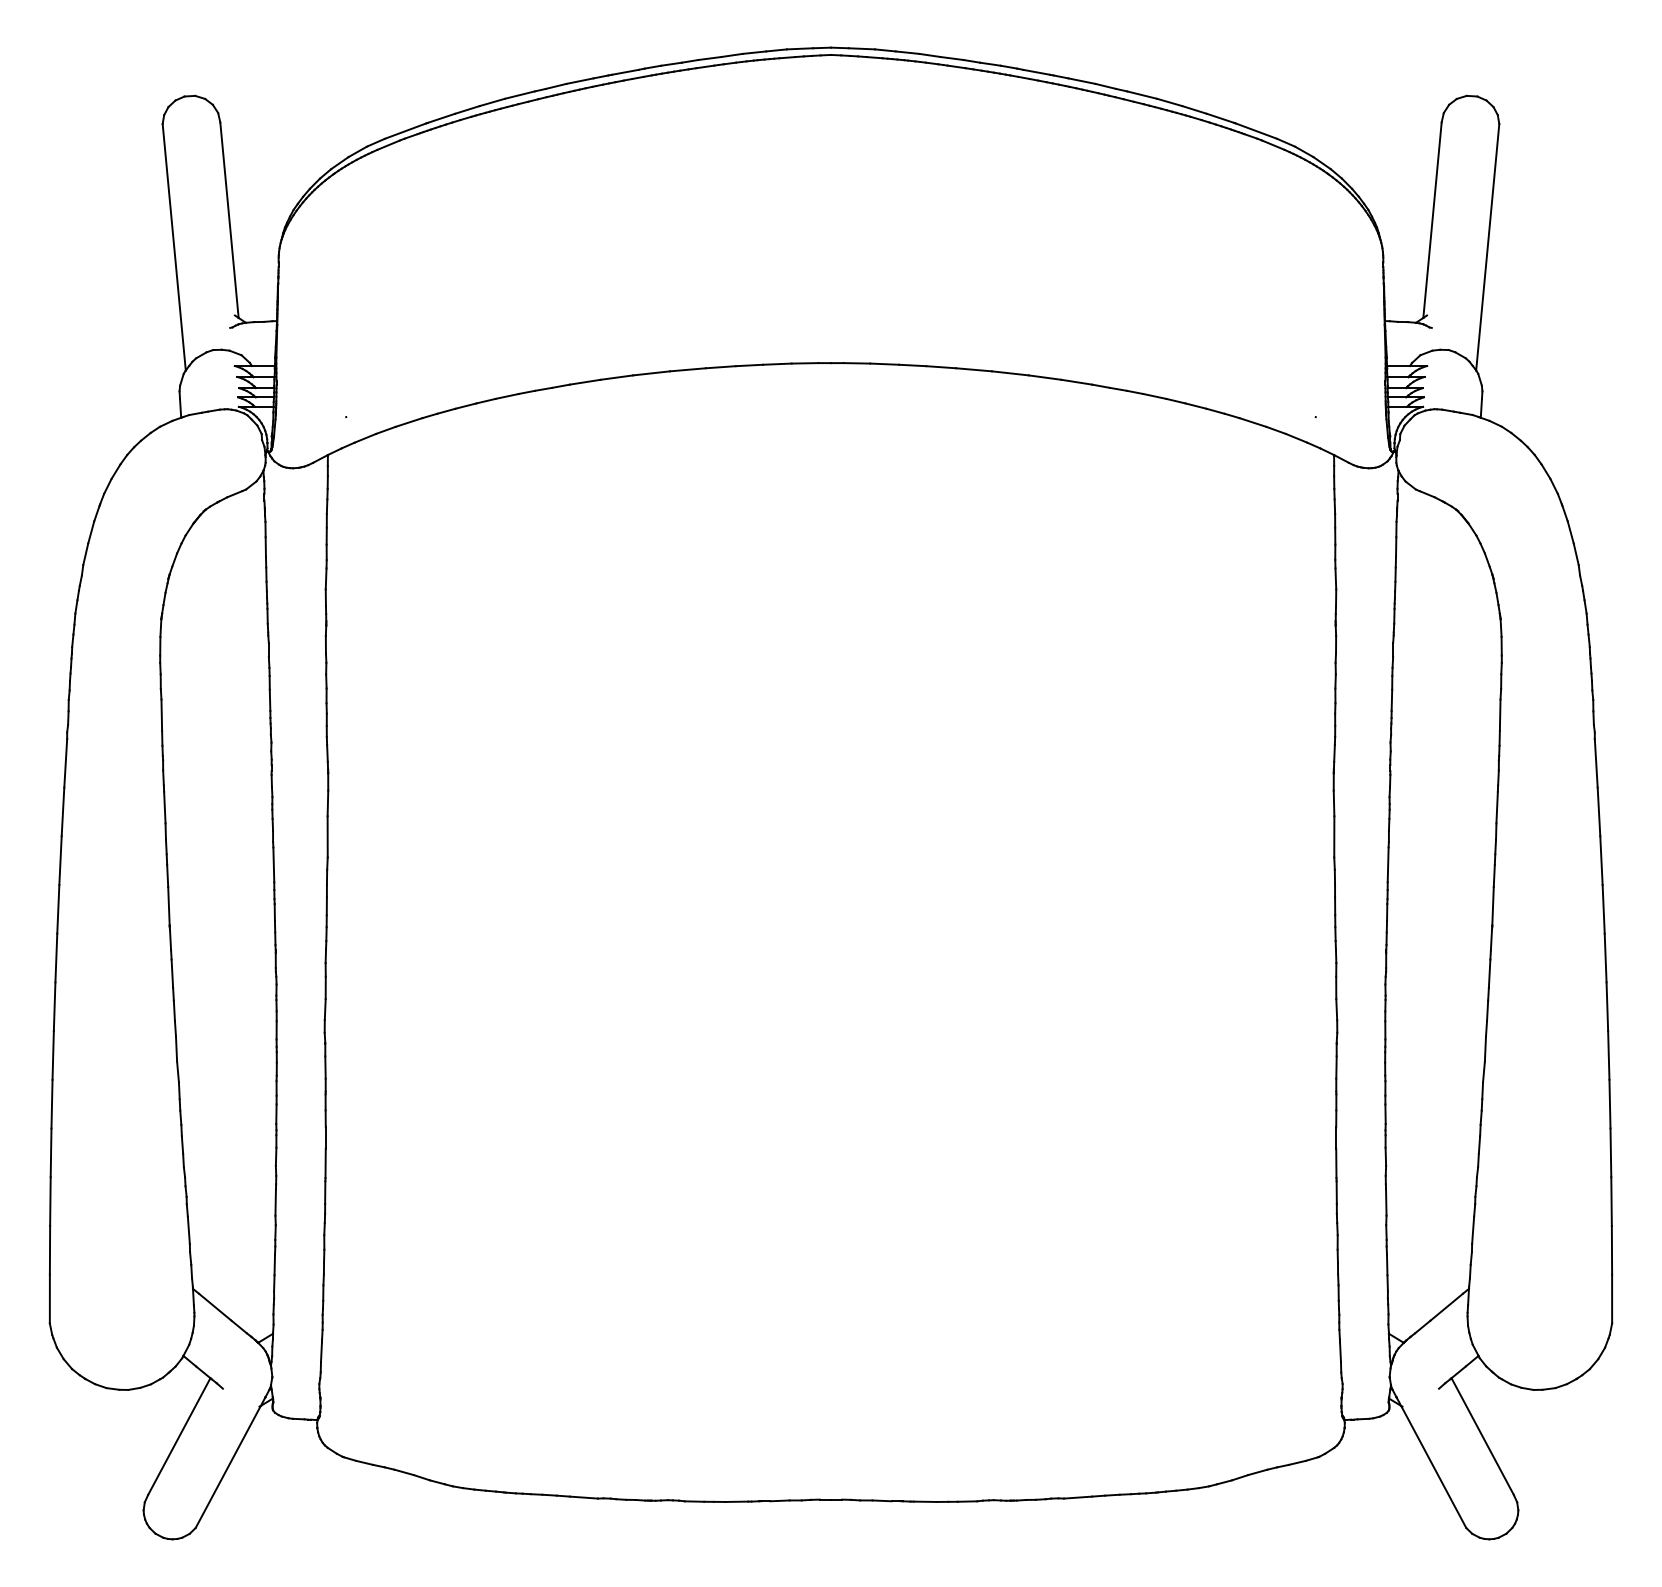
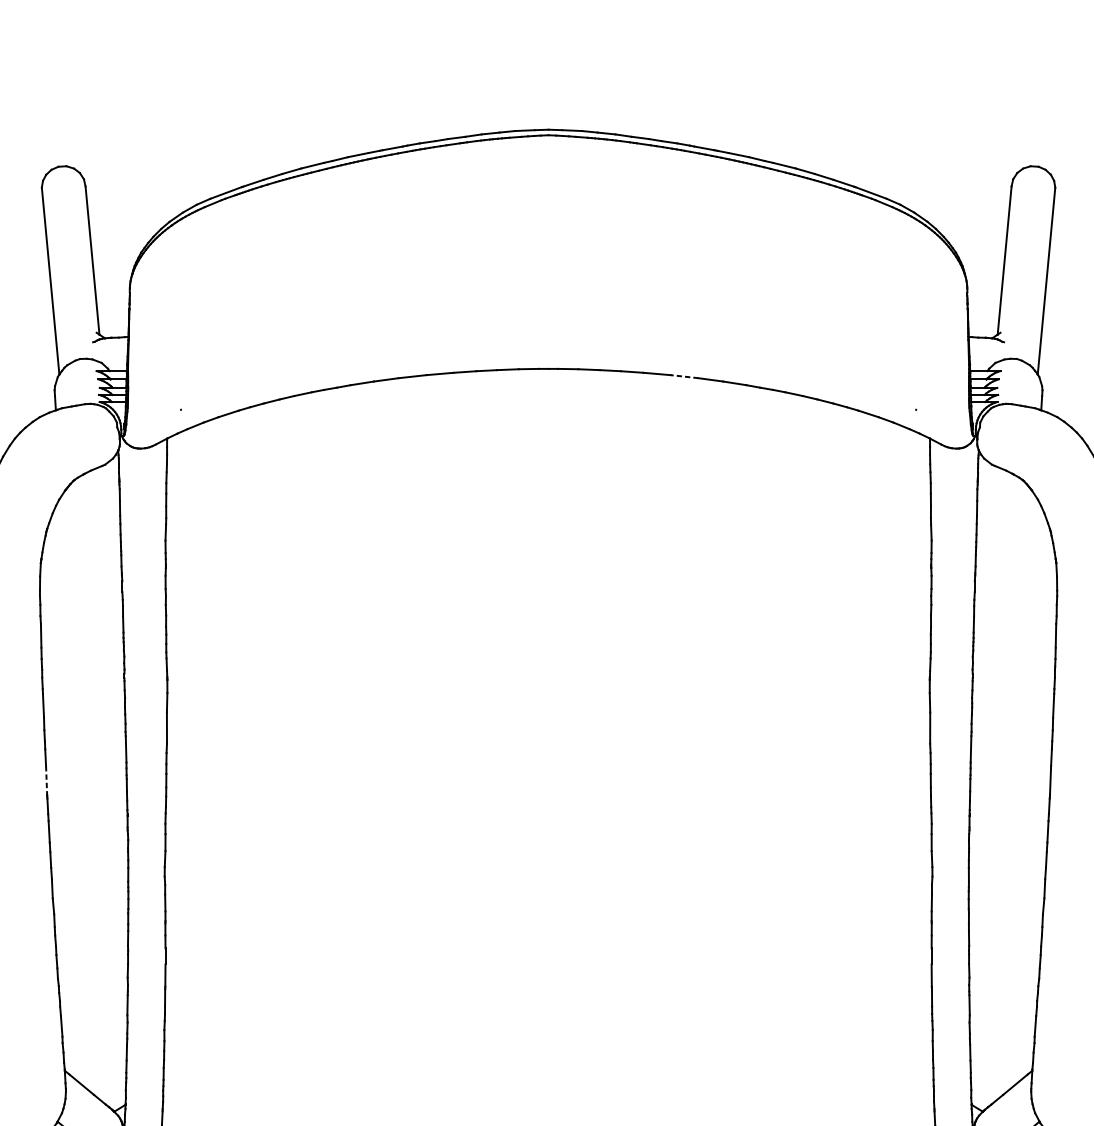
line: (1010, 373) -> (684, 376), solid -> dashed
line: (168, 906) -> (46, 780), solid -> dashed

